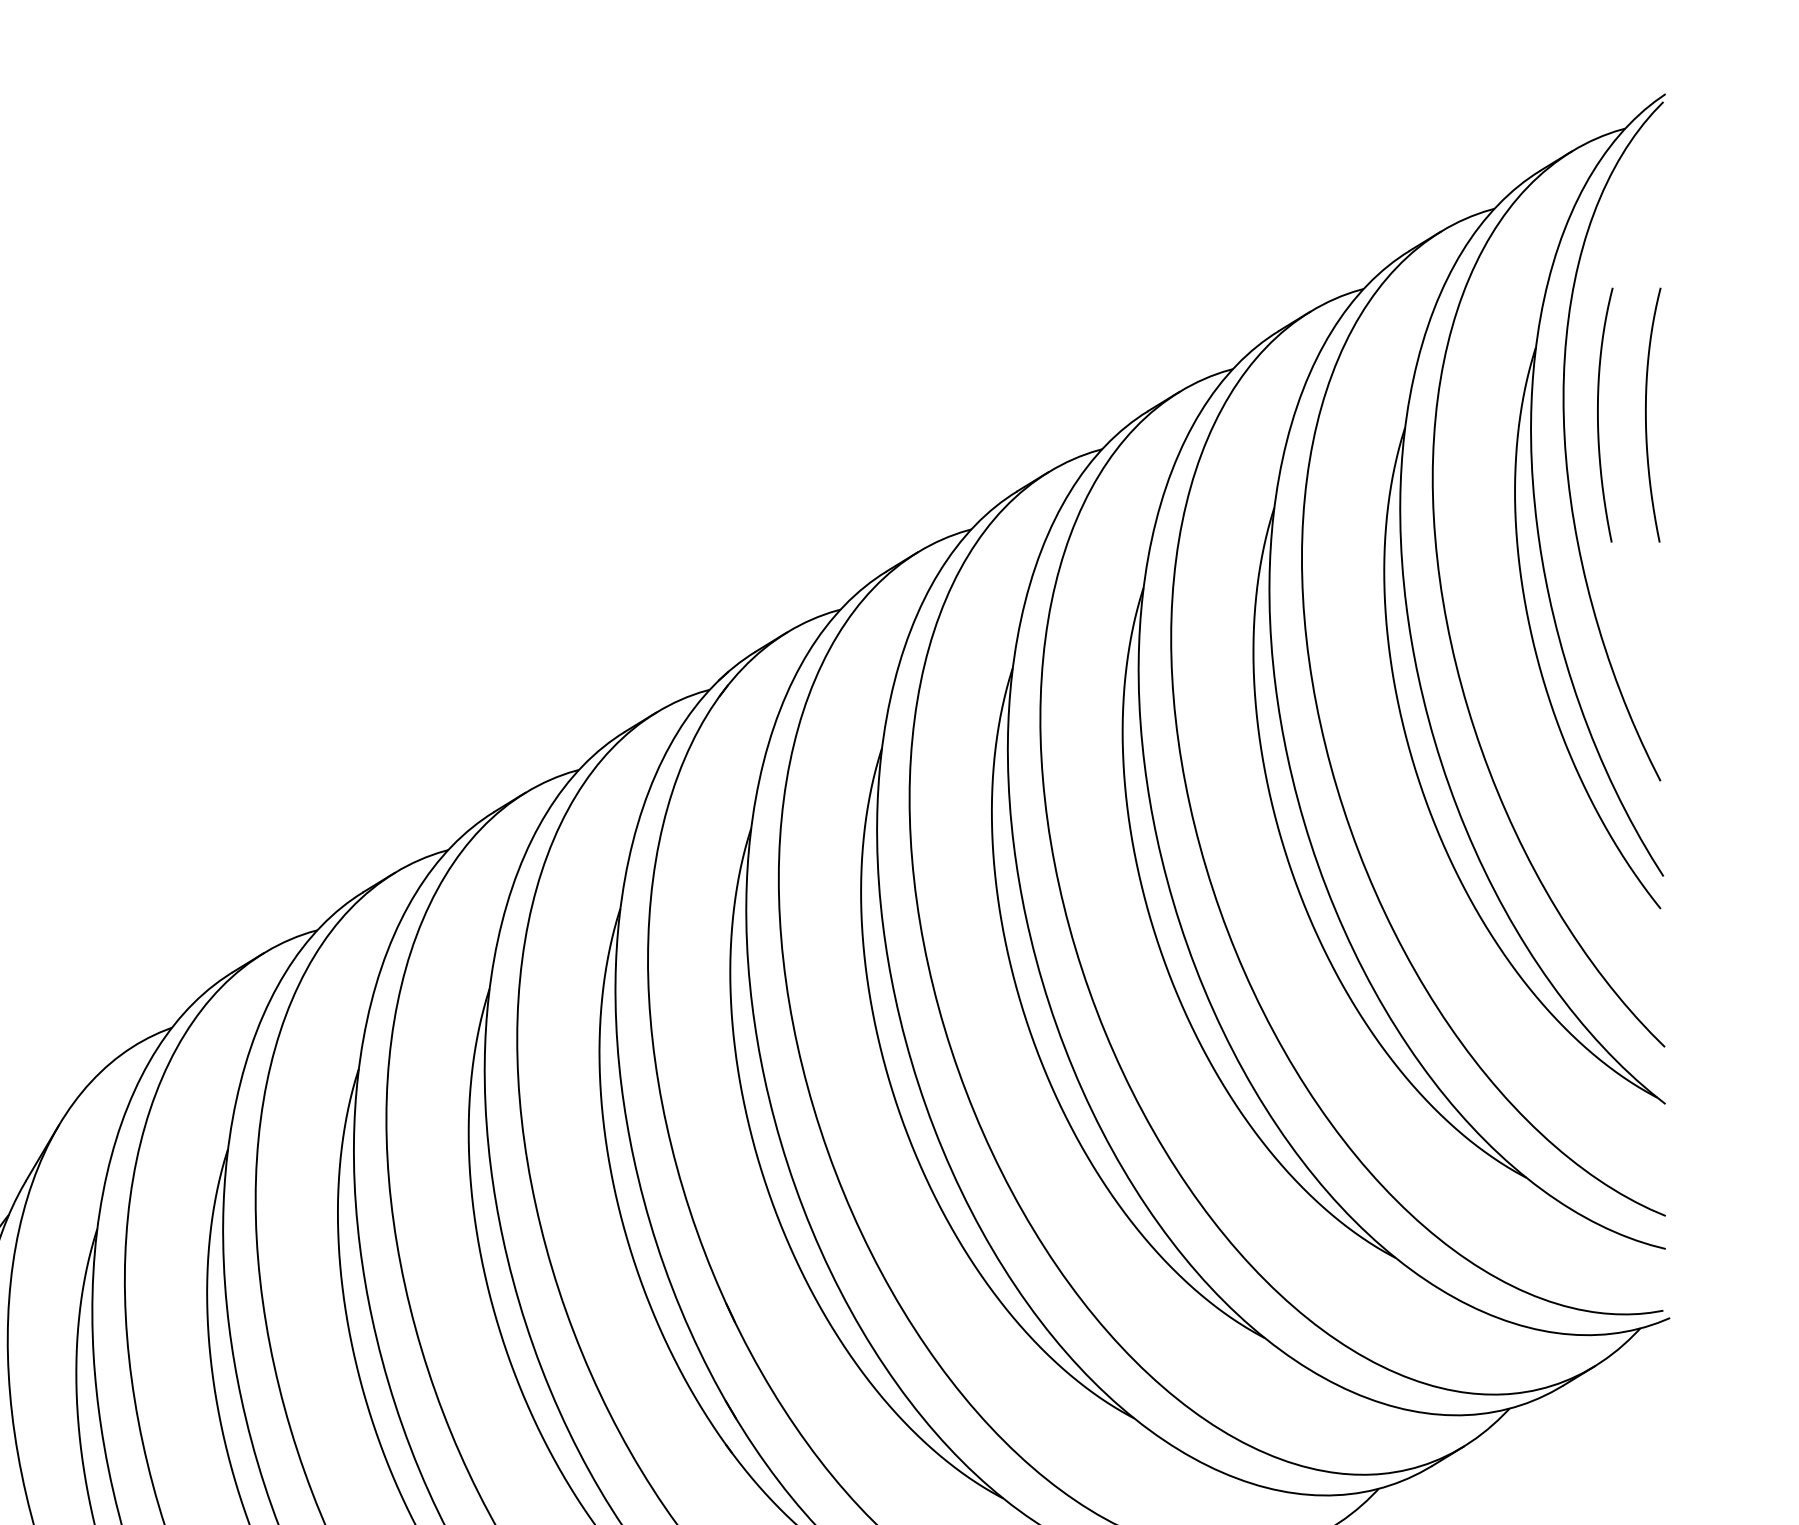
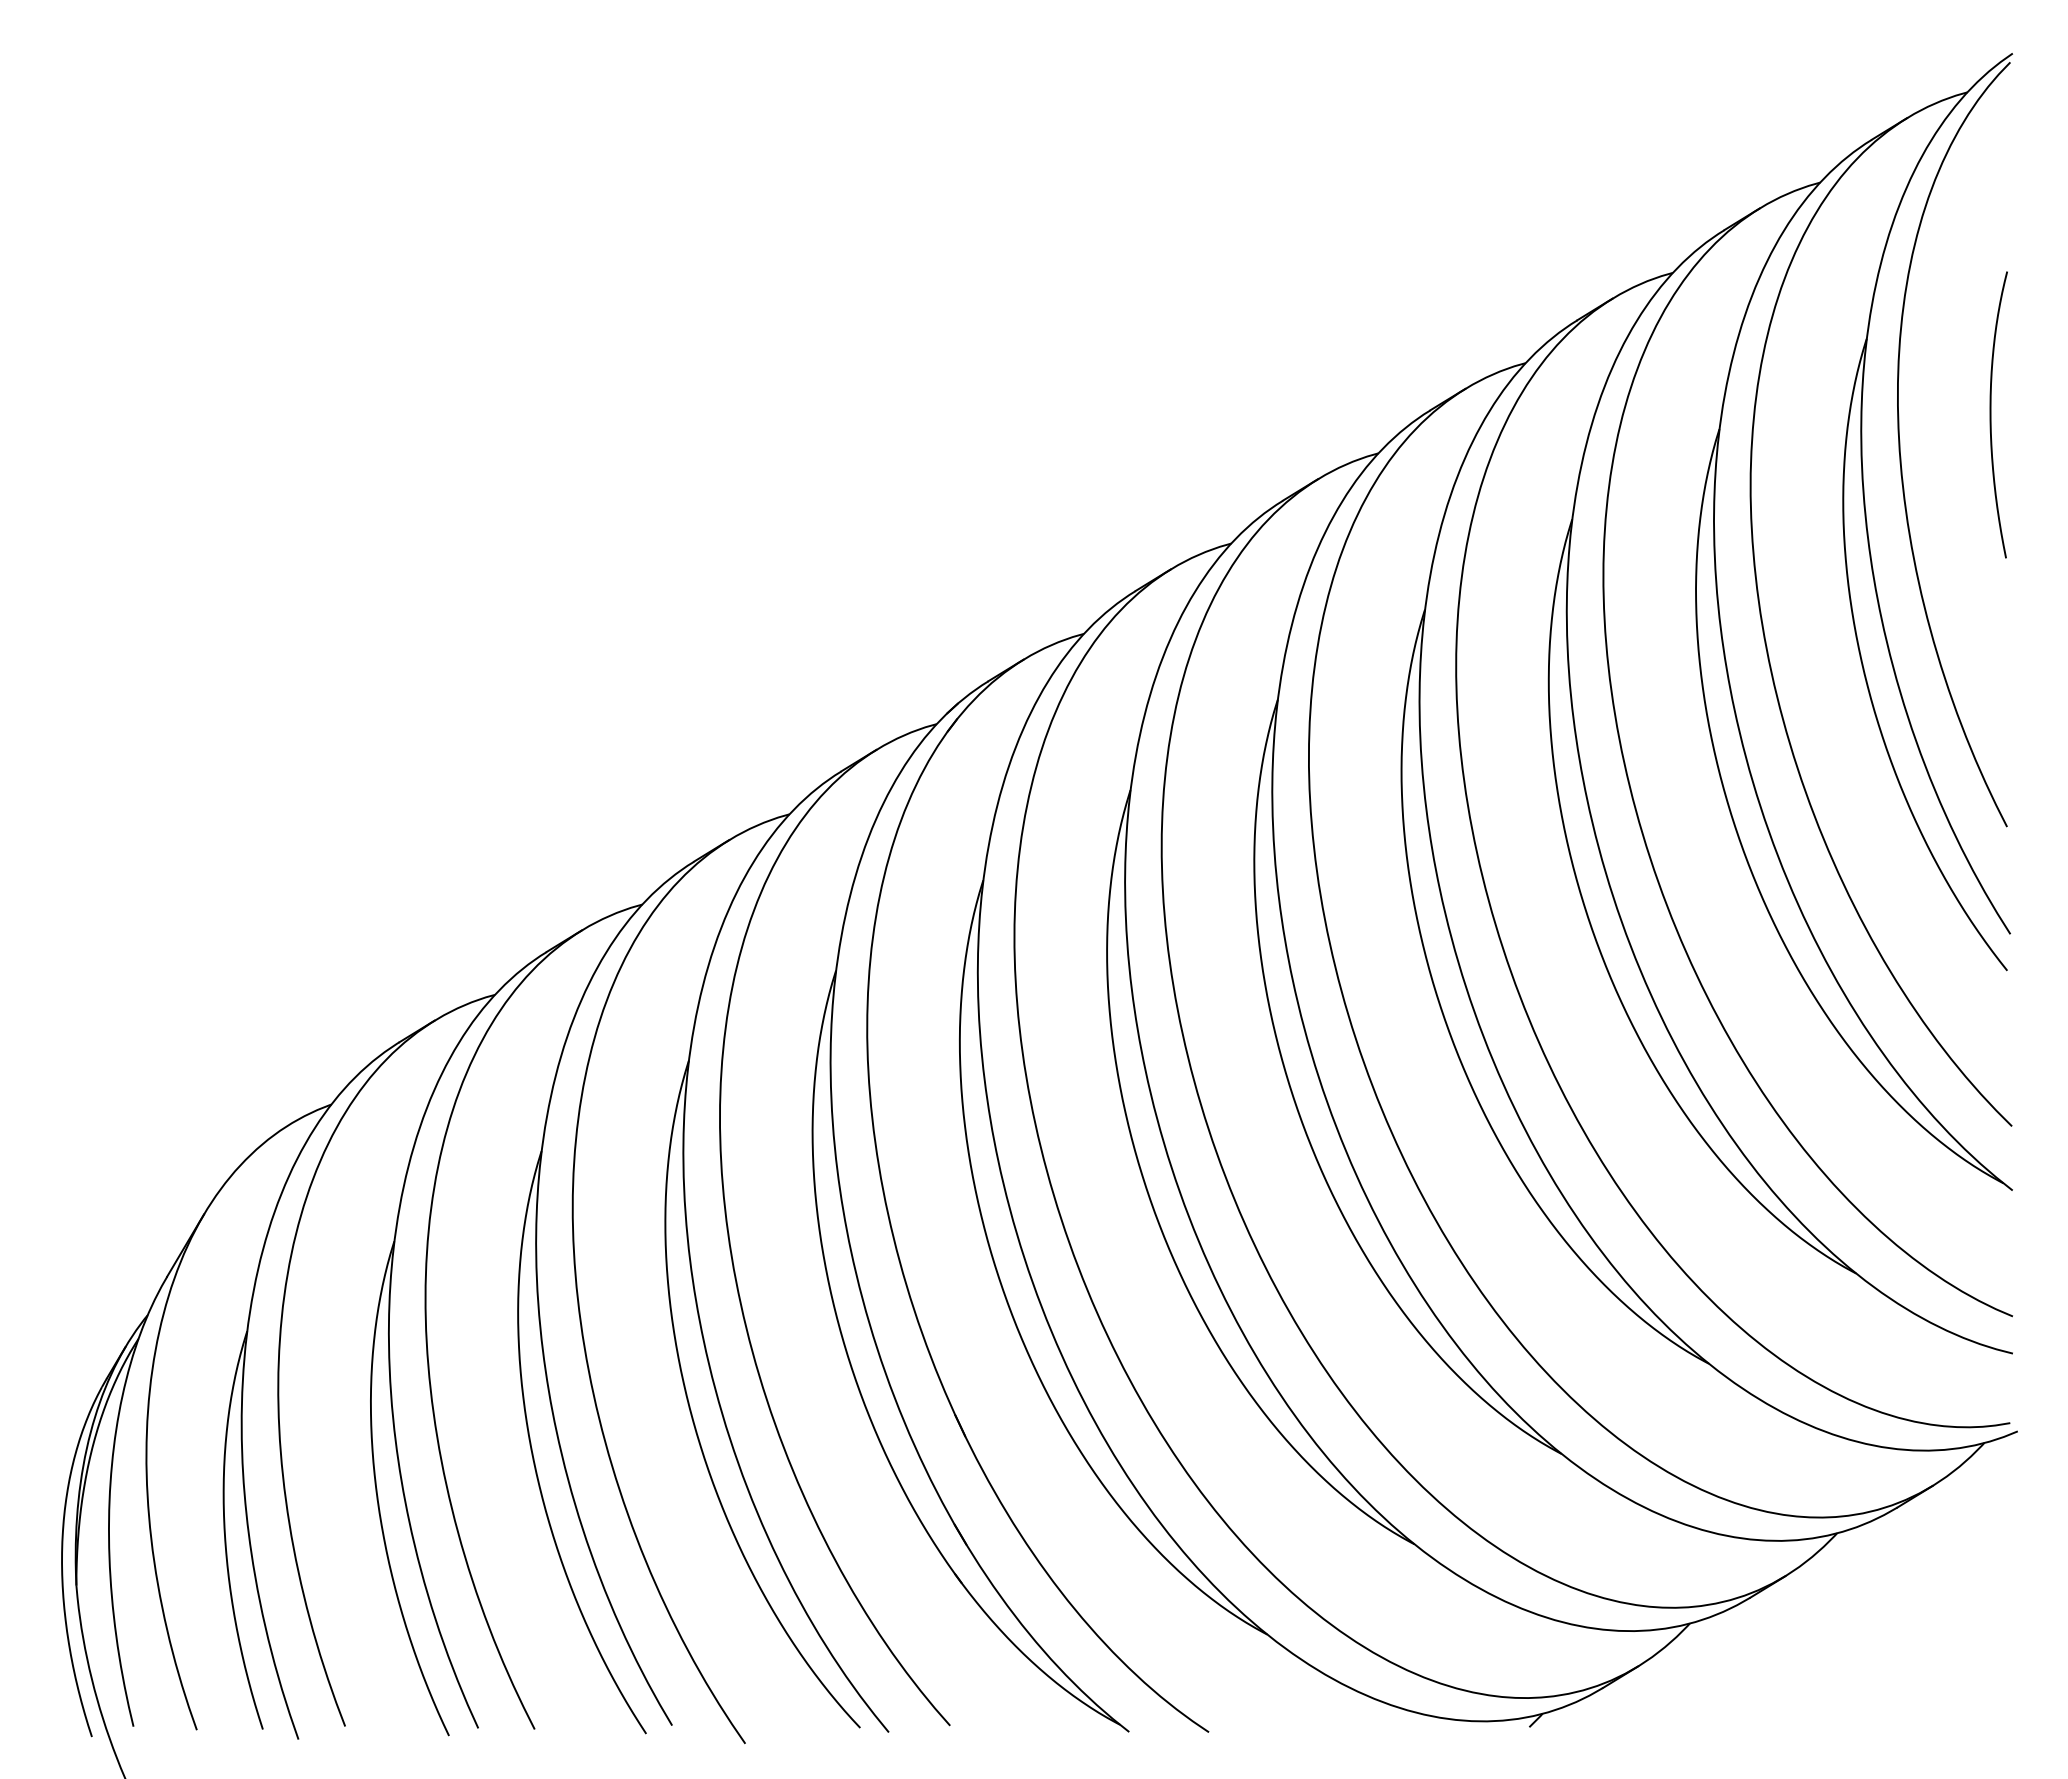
curve: (1598, 414) -> (1937, 414), removed

